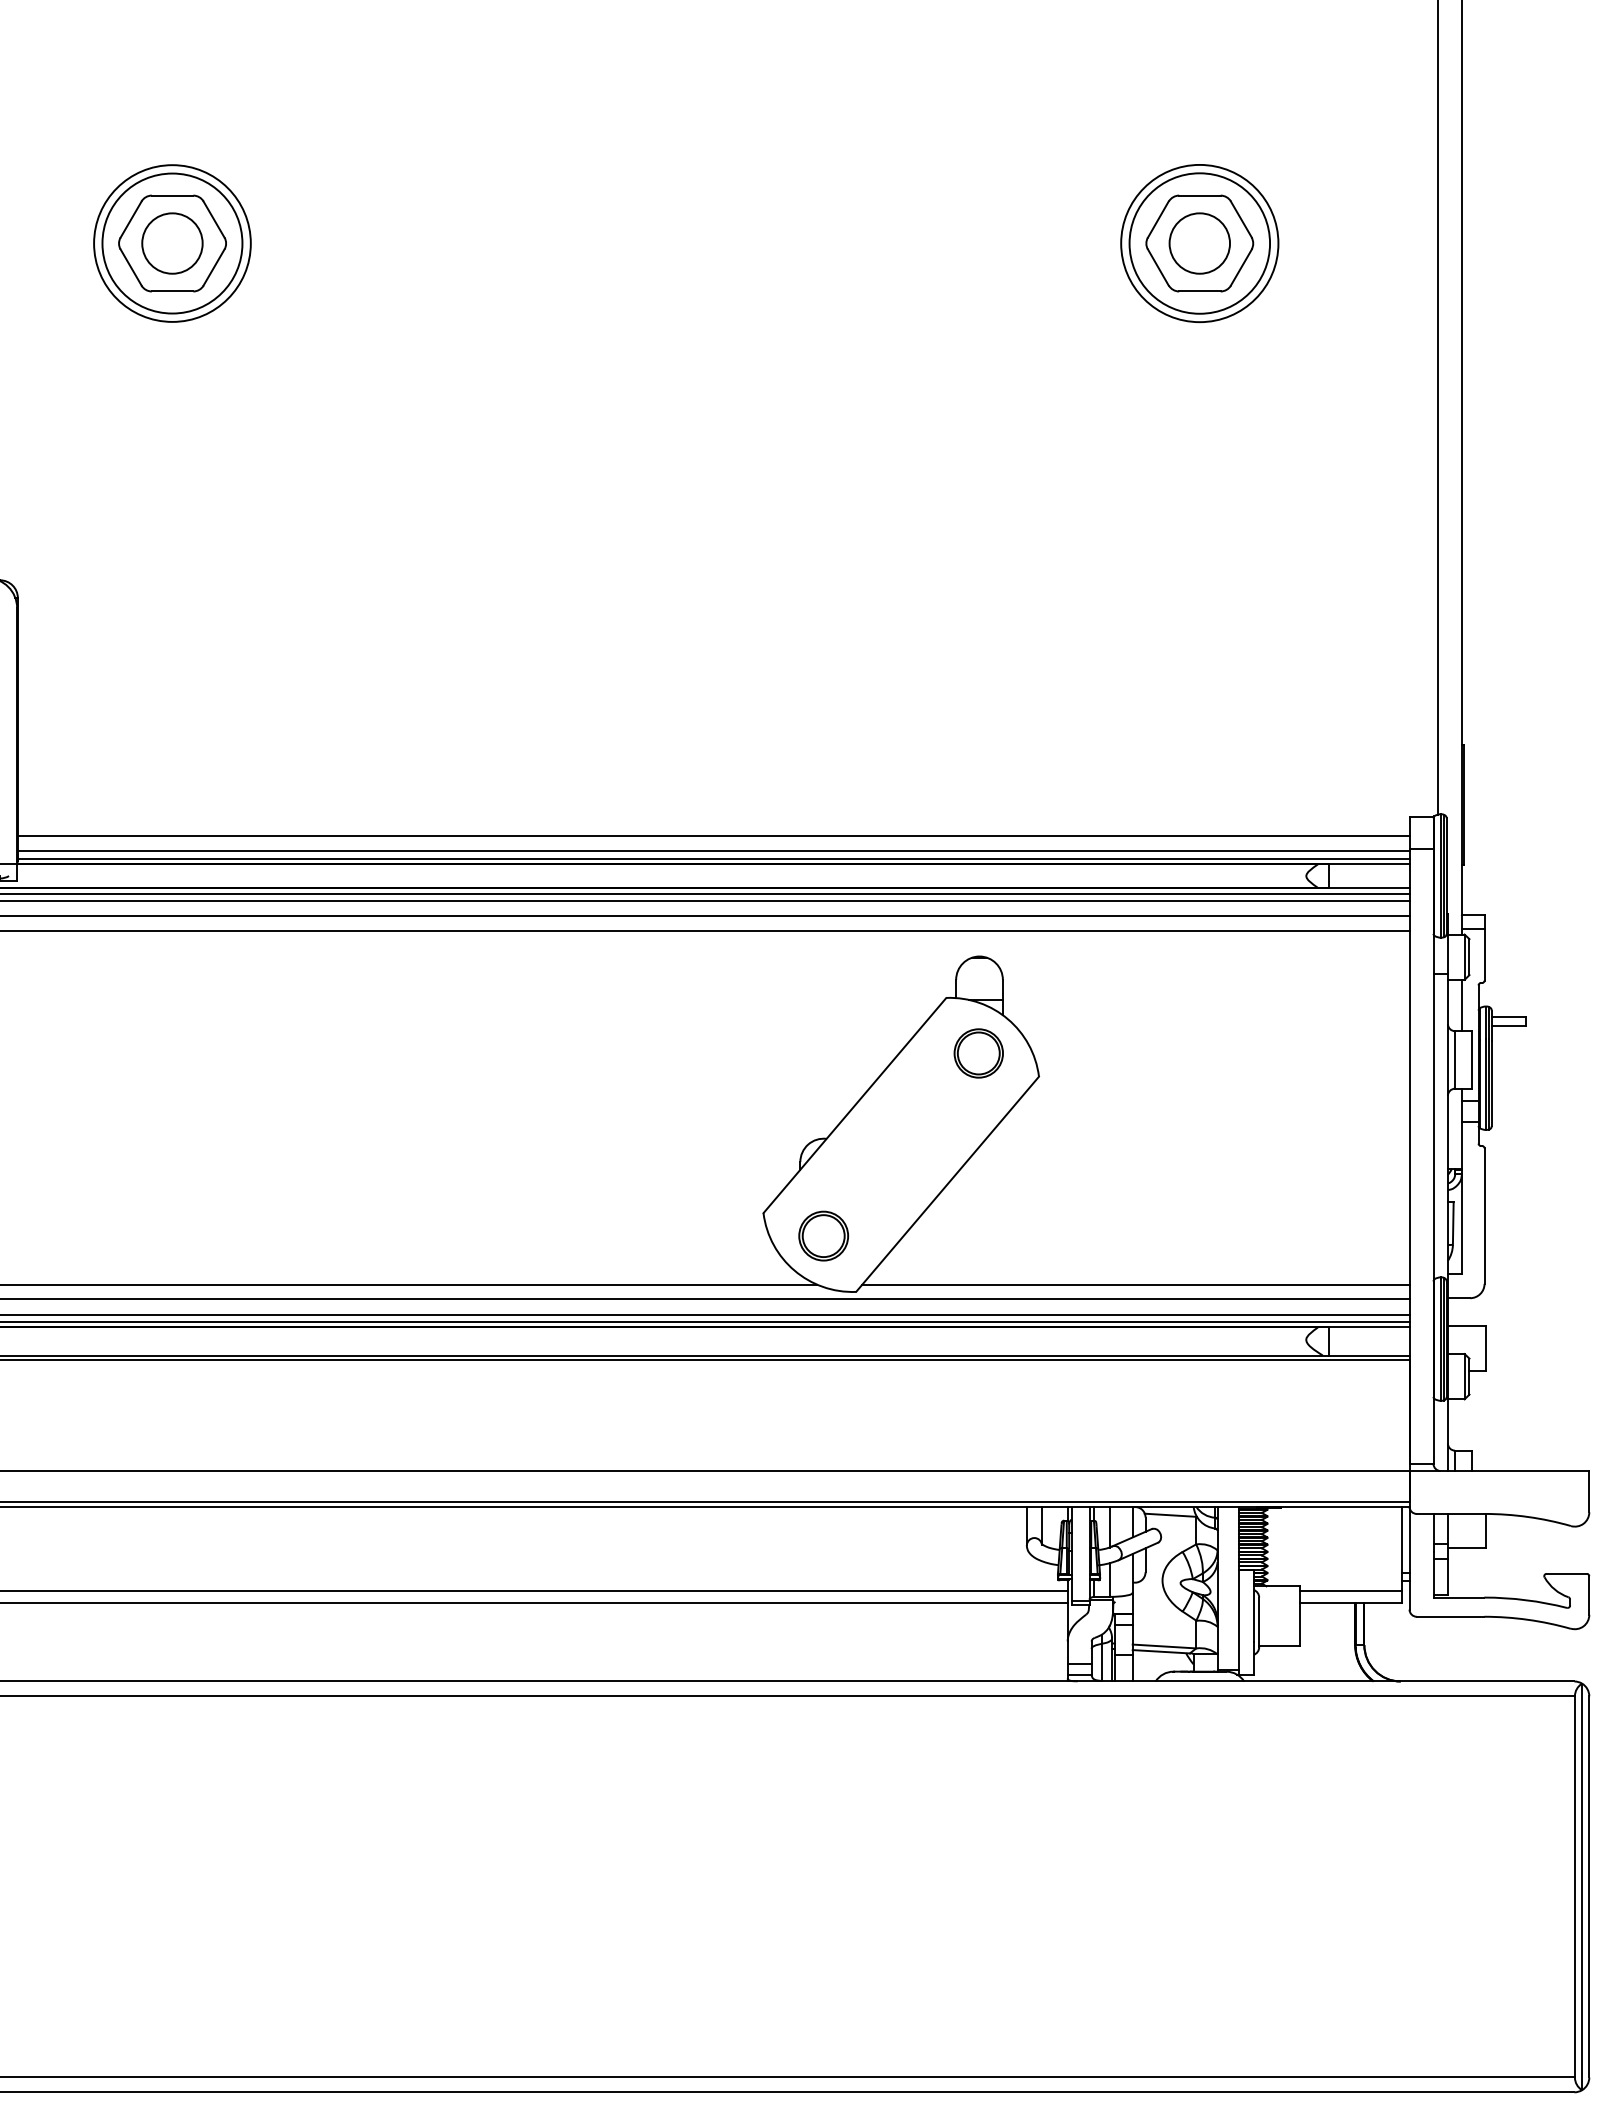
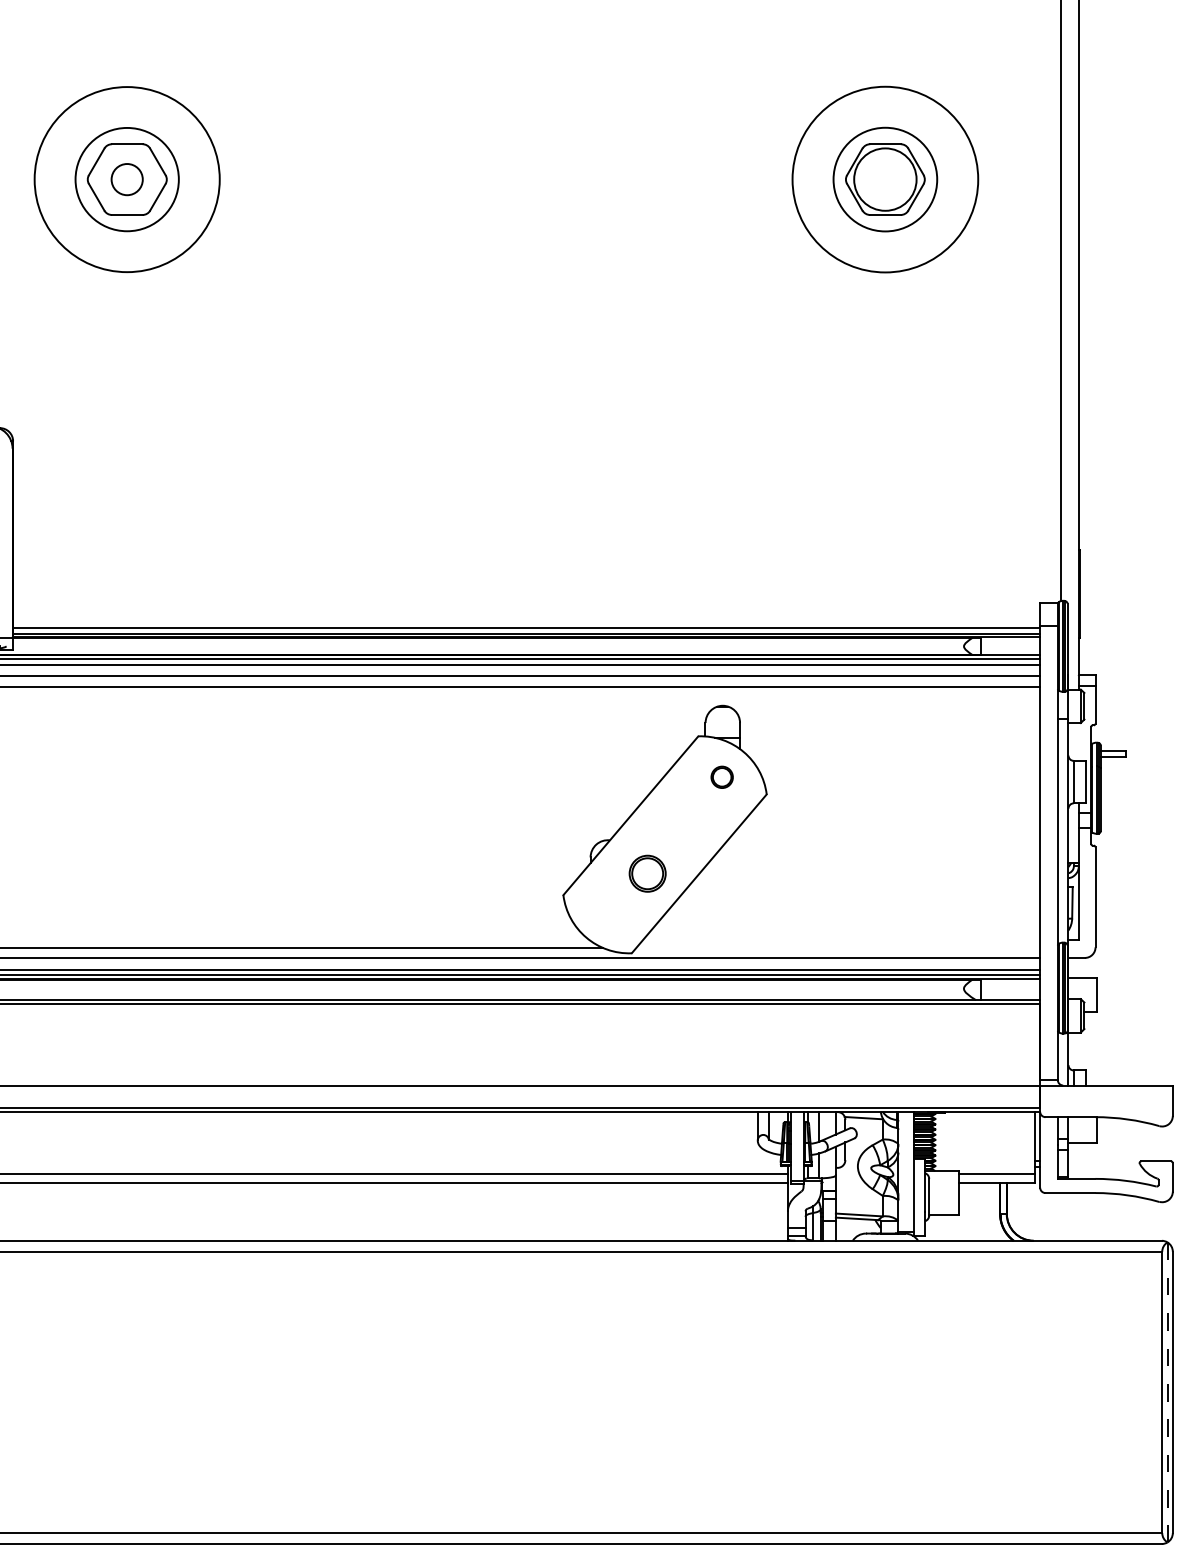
circle: (172, 243) -> (127, 179), size x0.7
circle: (172, 243) -> (127, 179), size x1.6
circle: (1199, 243) -> (885, 179), size x1.4
circle: (1199, 243) -> (885, 179), size x1.6
line: (713, 835) -> (526, 616), removed
line: (1461, 1005) -> (1078, 741), removed
part: (978, 1053) -> (722, 777), size x0.6
part: (823, 1235) -> (647, 873), moved
line: (1135, 1284) -> (837, 947), removed
line: (1582, 1887) -> (1167, 1392), solid -> dashed

